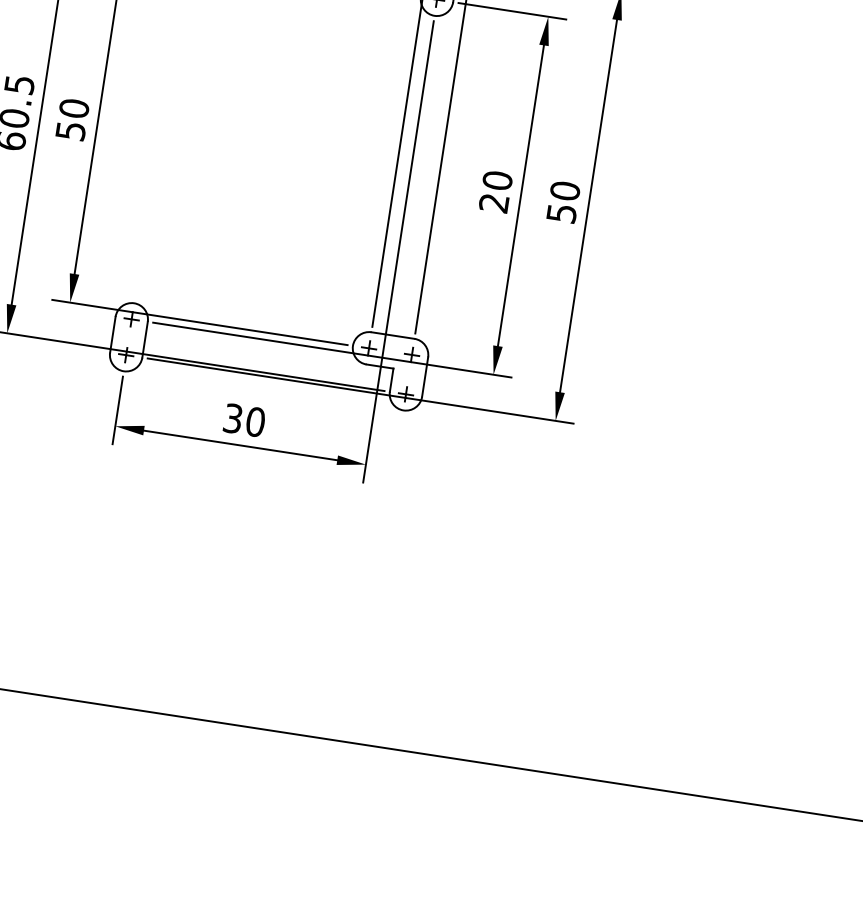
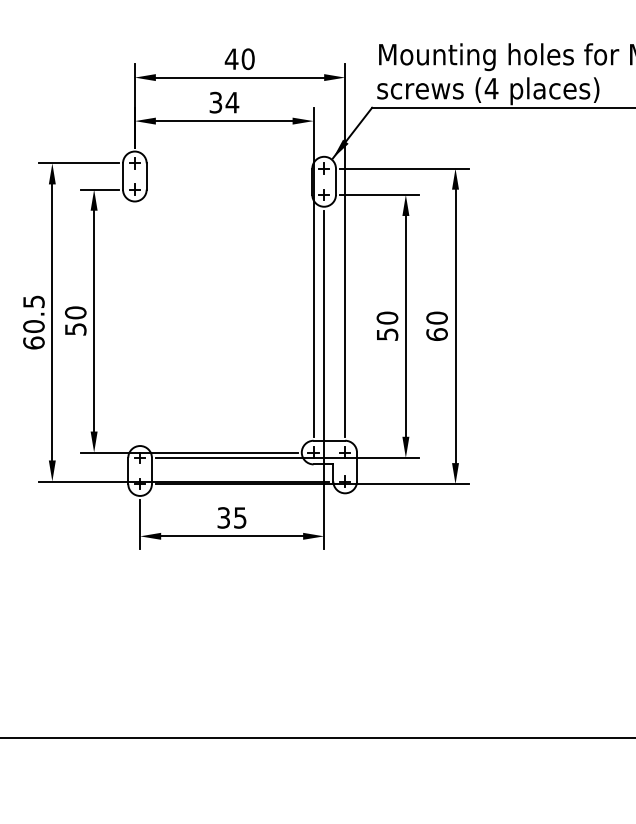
text: (494, 202) -> (387, 334), 20 -> 50
text: (560, 213) -> (436, 334), 50 -> 60
text: (254, 421) -> (239, 517), 30 -> 35

